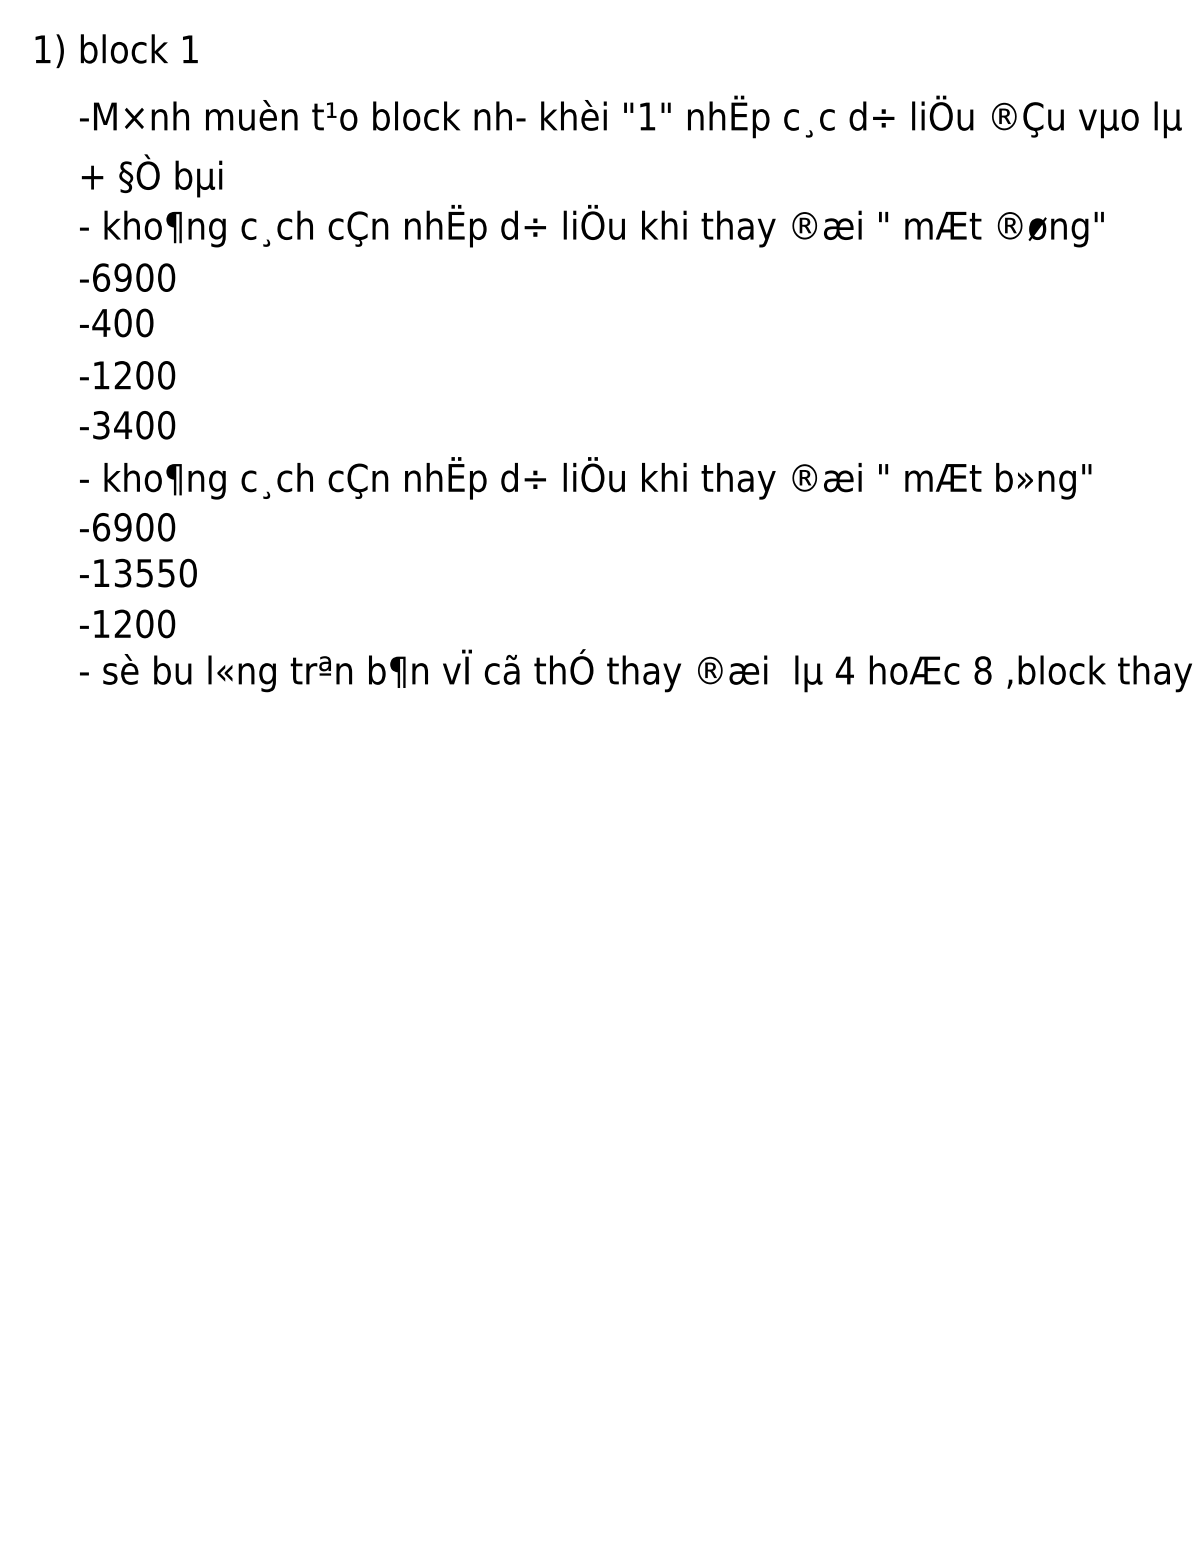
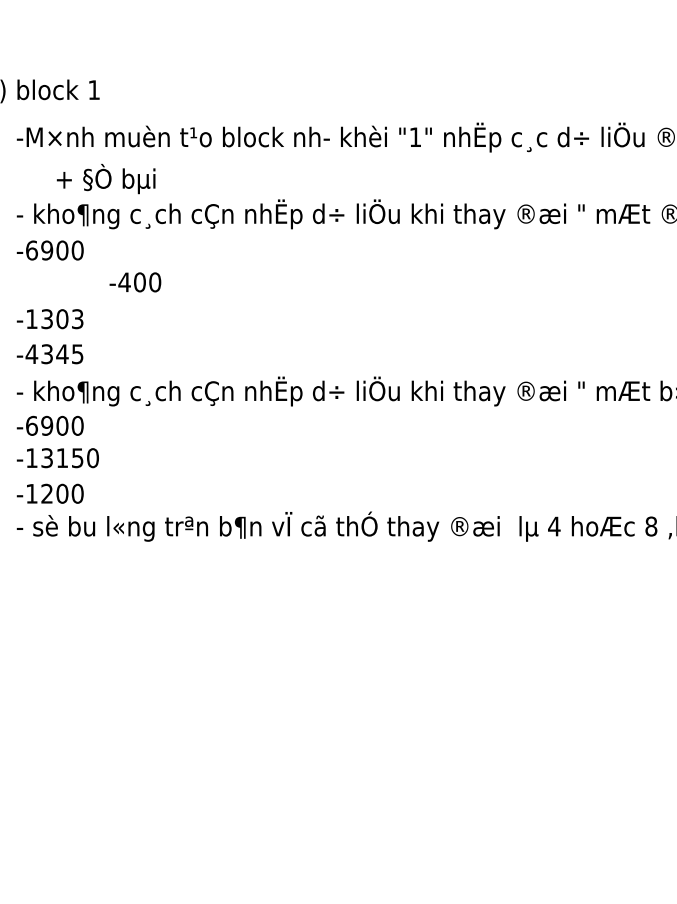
text: (151, 175) -> (105, 178), moved
text: (116, 322) -> (135, 282), moved
text: (144, 375) -> (62, 319), -1200 -> -1303
text: (133, 425) -> (54, 354), -3400 -> -4345
text: (144, 573) -> (62, 458), -13550 -> -13150

